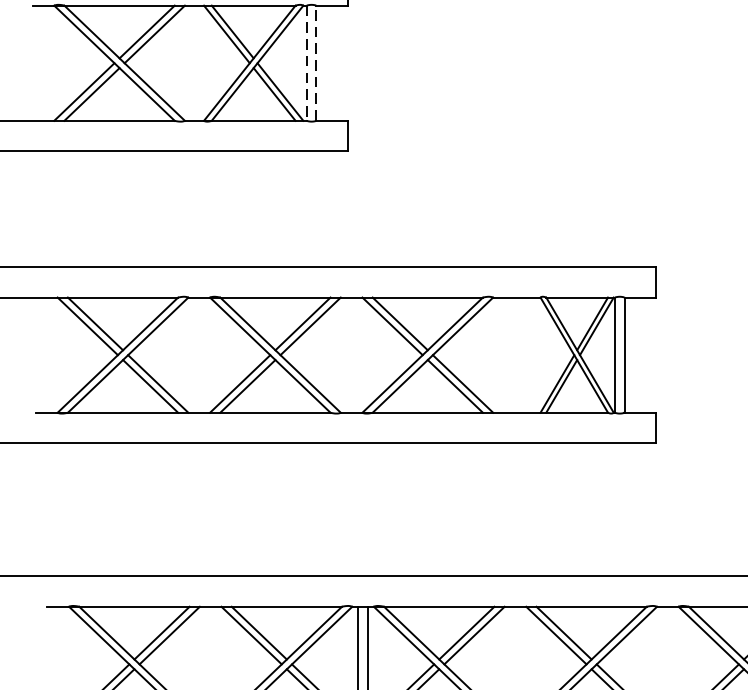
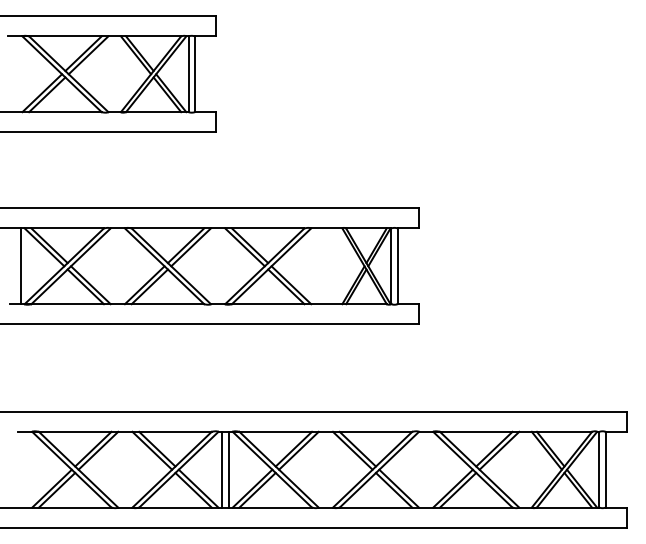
line: (306, 63) -> (188, 74), dashed -> solid
line: (315, 63) -> (194, 74), dashed -> solid
line: (51, 355) -> (20, 266), added

